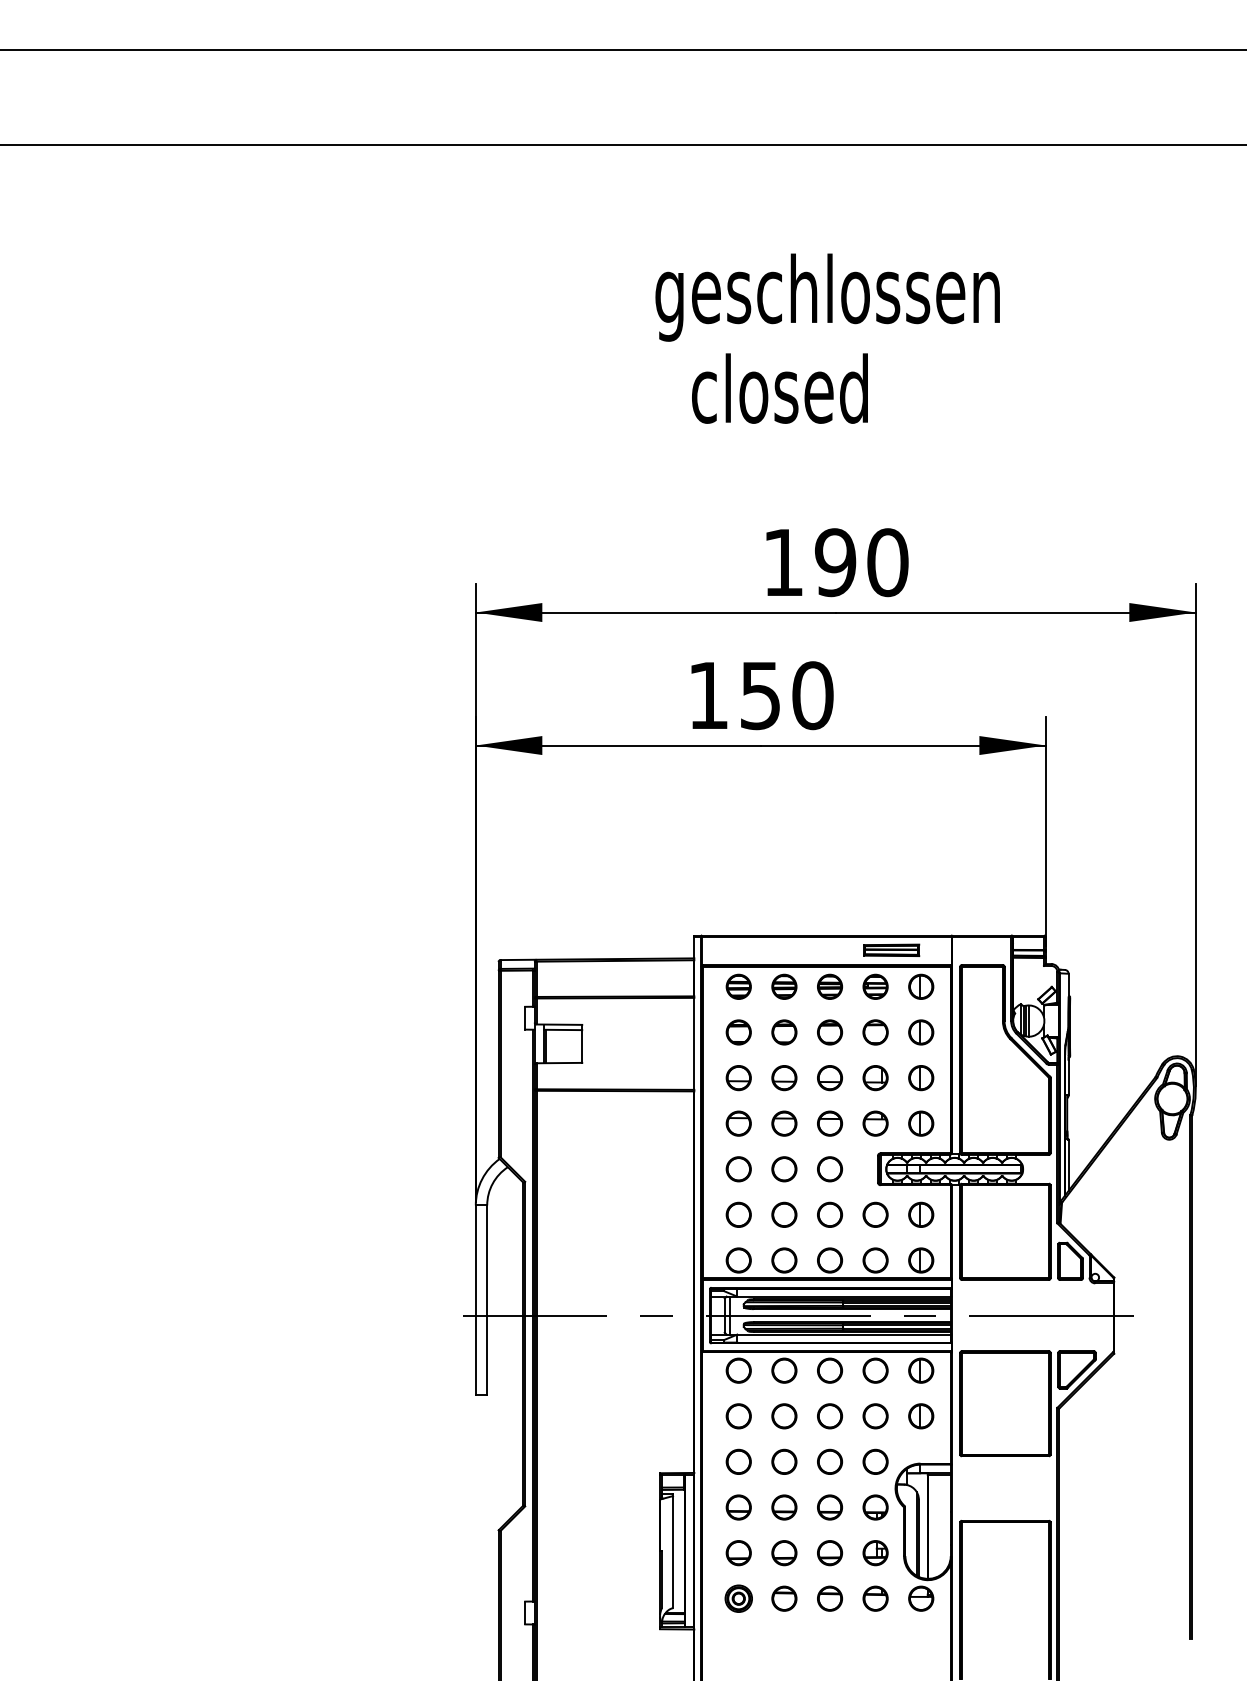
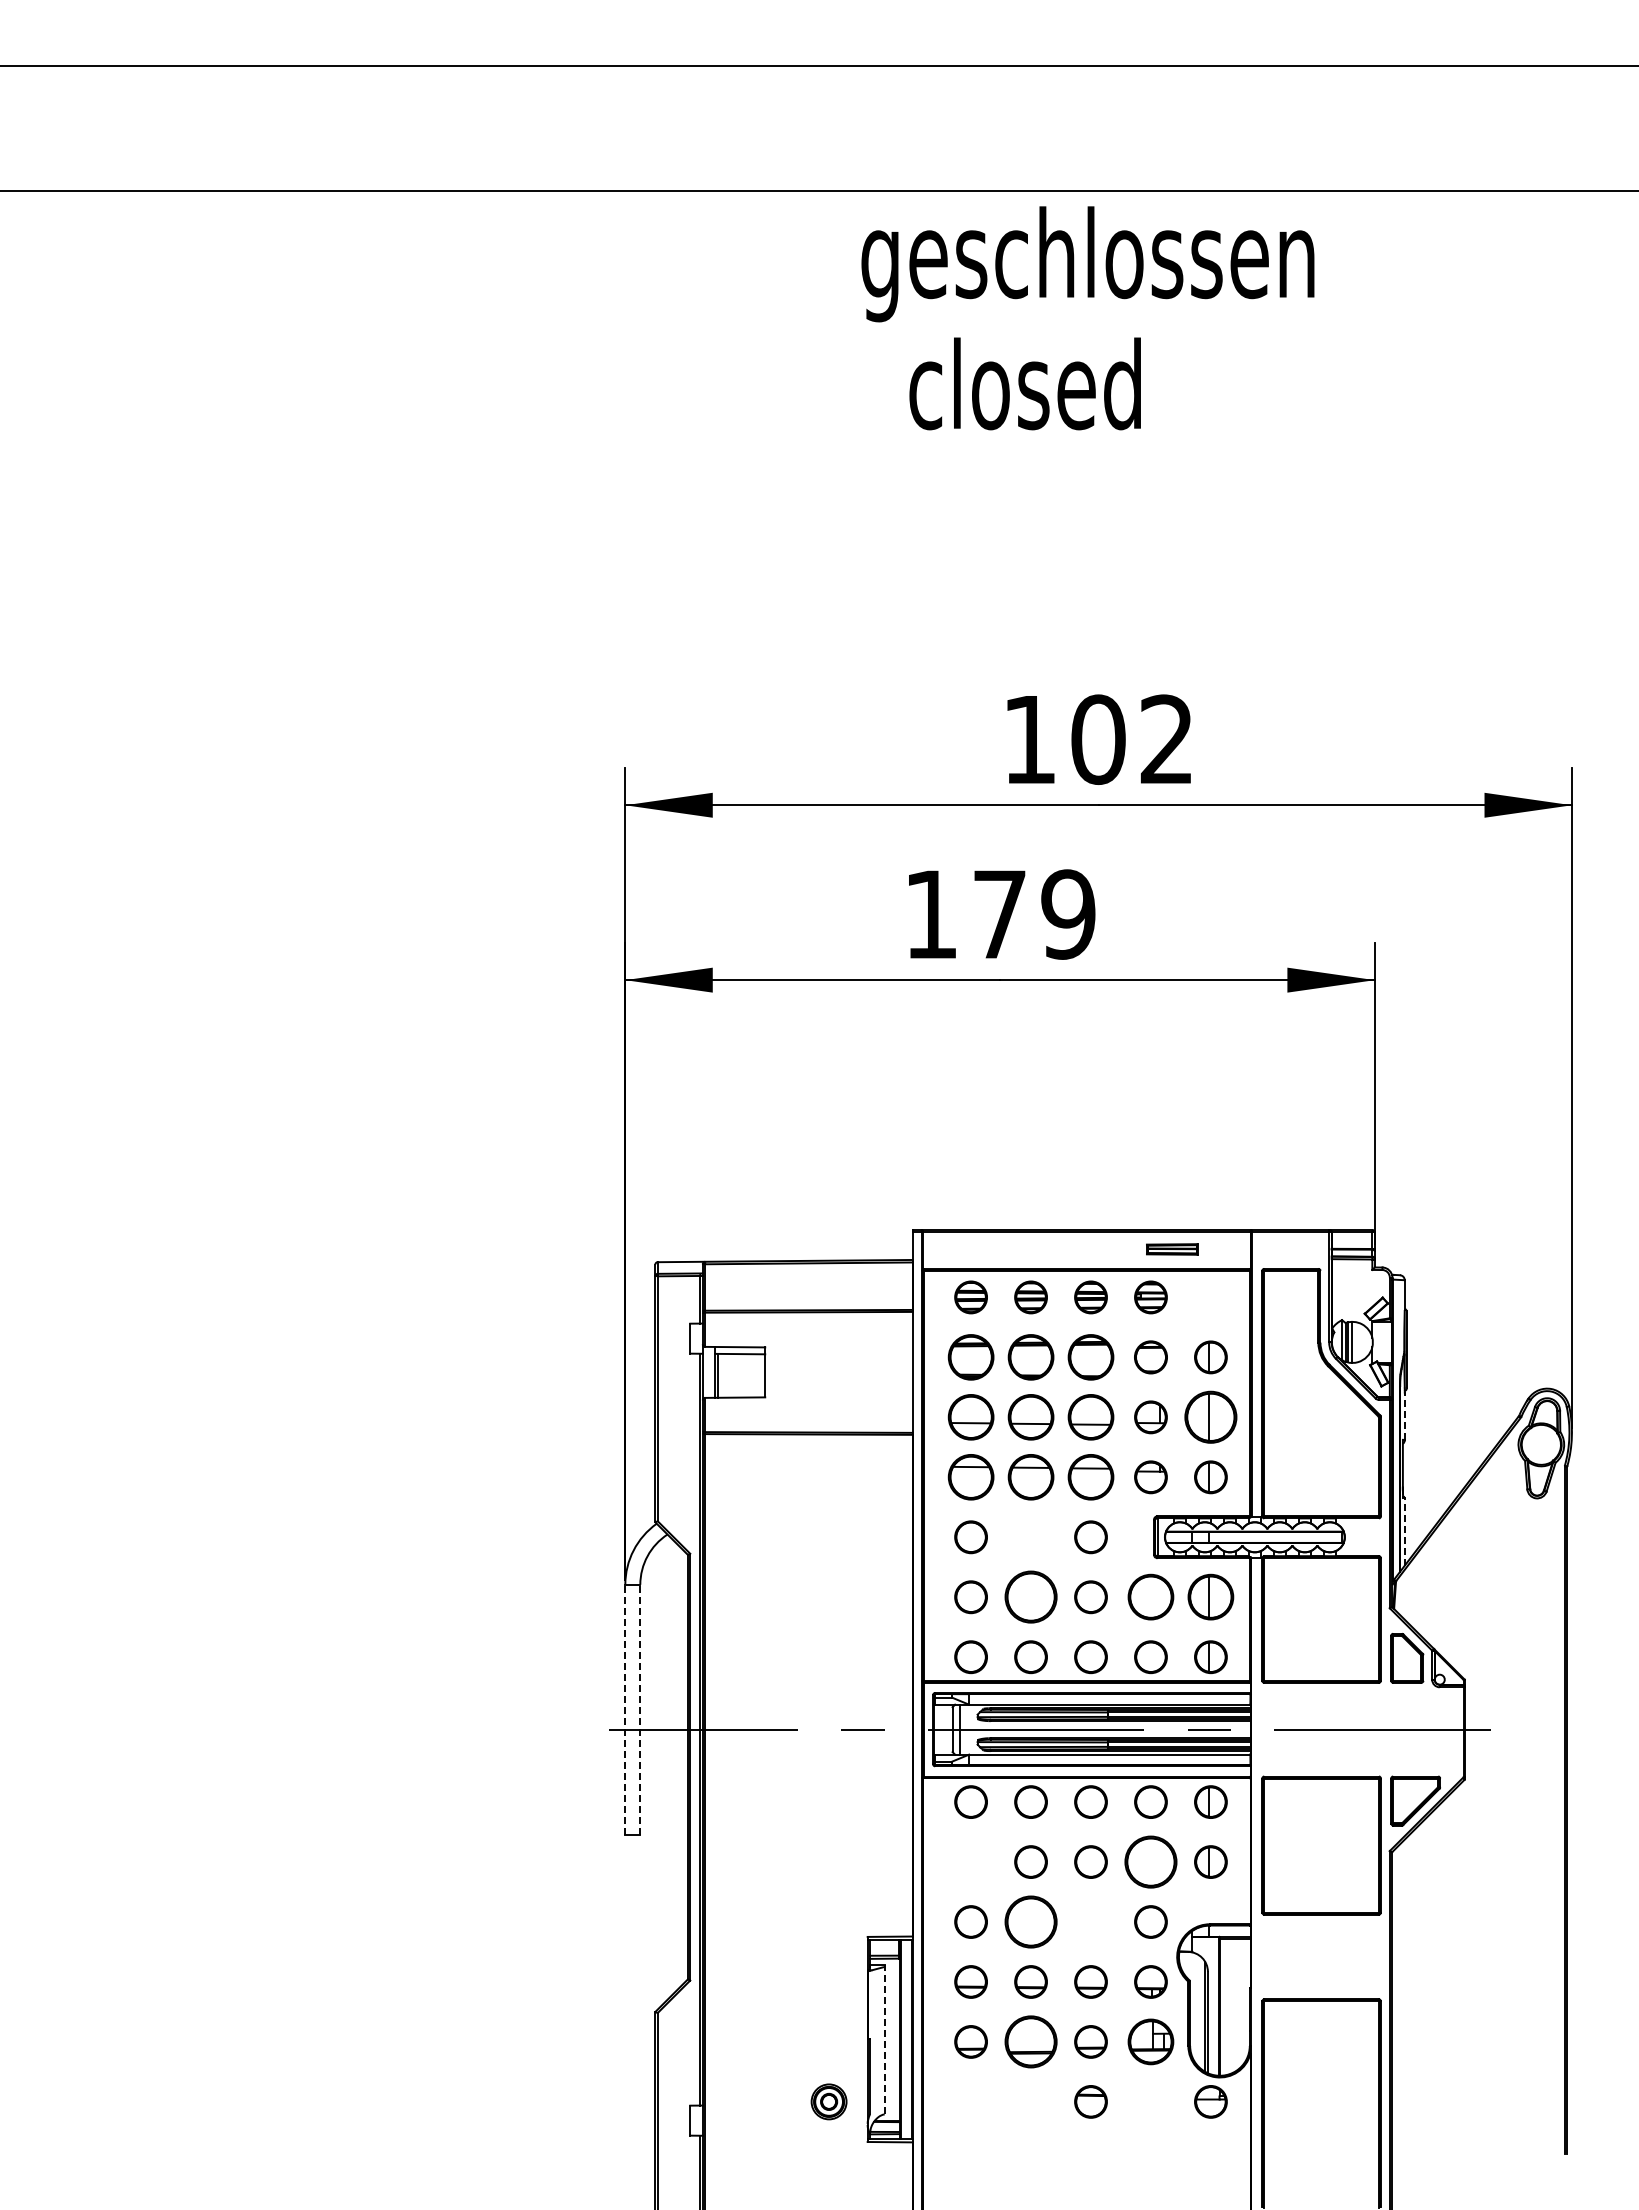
text: (827, 338) -> (1087, 318), moved
text: (861, 562) -> (1132, 739), 190 -> 102
text: (787, 695) -> (1034, 914), 150 -> 179
part: (891, 950) -> (1172, 1249), size x0.7
part: (920, 986) -> (1210, 1297), removed
part: (738, 1032) -> (970, 1357), size x1.4
part: (783, 1032) -> (1030, 1357), size x1.4
part: (829, 1032) -> (1090, 1357), size x1.4
line: (1068, 1077) -> (1404, 1416), solid -> dashed
part: (738, 1078) -> (970, 1417), size x1.4
part: (783, 1078) -> (1030, 1417), size x1.4
part: (829, 1078) -> (1090, 1417), size x1.4
part: (920, 1078) -> (1210, 1417), size x1.6
part: (738, 1123) -> (970, 1477), size x1.4
part: (783, 1123) -> (1030, 1477), size x1.4
part: (829, 1123) -> (1090, 1477), size x1.4
line: (1068, 1164) -> (1404, 1531), solid -> dashed
part: (783, 1169) -> (1030, 1537), removed
part: (783, 1215) -> (1030, 1597), size x1.6
part: (875, 1215) -> (1150, 1597), size x1.4
part: (920, 1215) -> (1210, 1597), size x1.4
line: (475, 1300) -> (625, 1709), solid -> dashed
line: (487, 1300) -> (640, 1709), solid -> dashed
circle: (738, 1415) -> (970, 1861), removed
circle: (875, 1415) -> (1150, 1861), size x1.6
circle: (783, 1461) -> (1030, 1921), size x1.6
circle: (829, 1461) -> (1090, 1921), removed
line: (673, 1551) -> (885, 2039), solid -> dashed
part: (783, 1552) -> (1030, 2041), size x1.6
part: (875, 1552) -> (1150, 2041), size x1.4
part: (738, 1598) -> (828, 2101), moved
part: (783, 1598) -> (1030, 2101), removed
part: (875, 1598) -> (1150, 2101), removed

